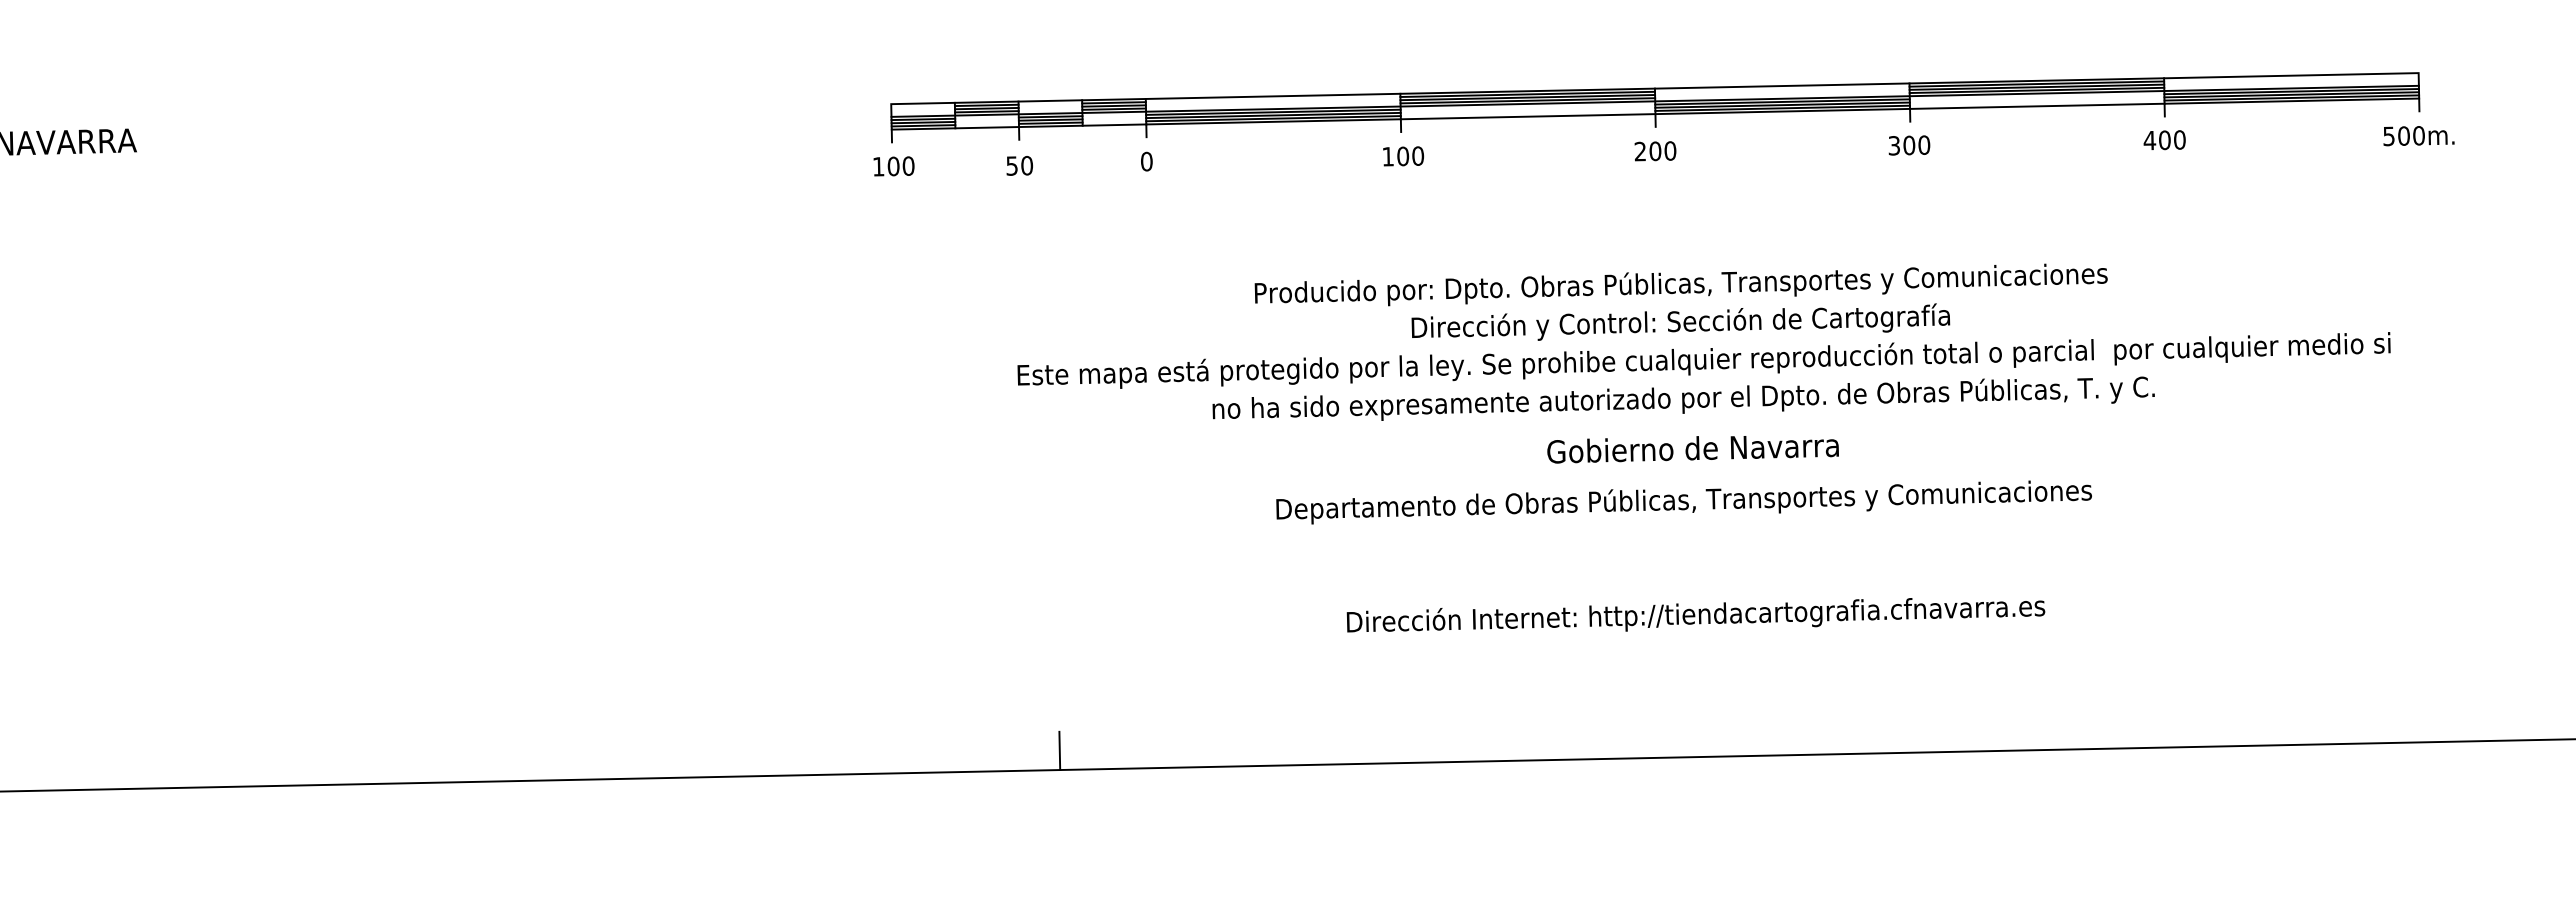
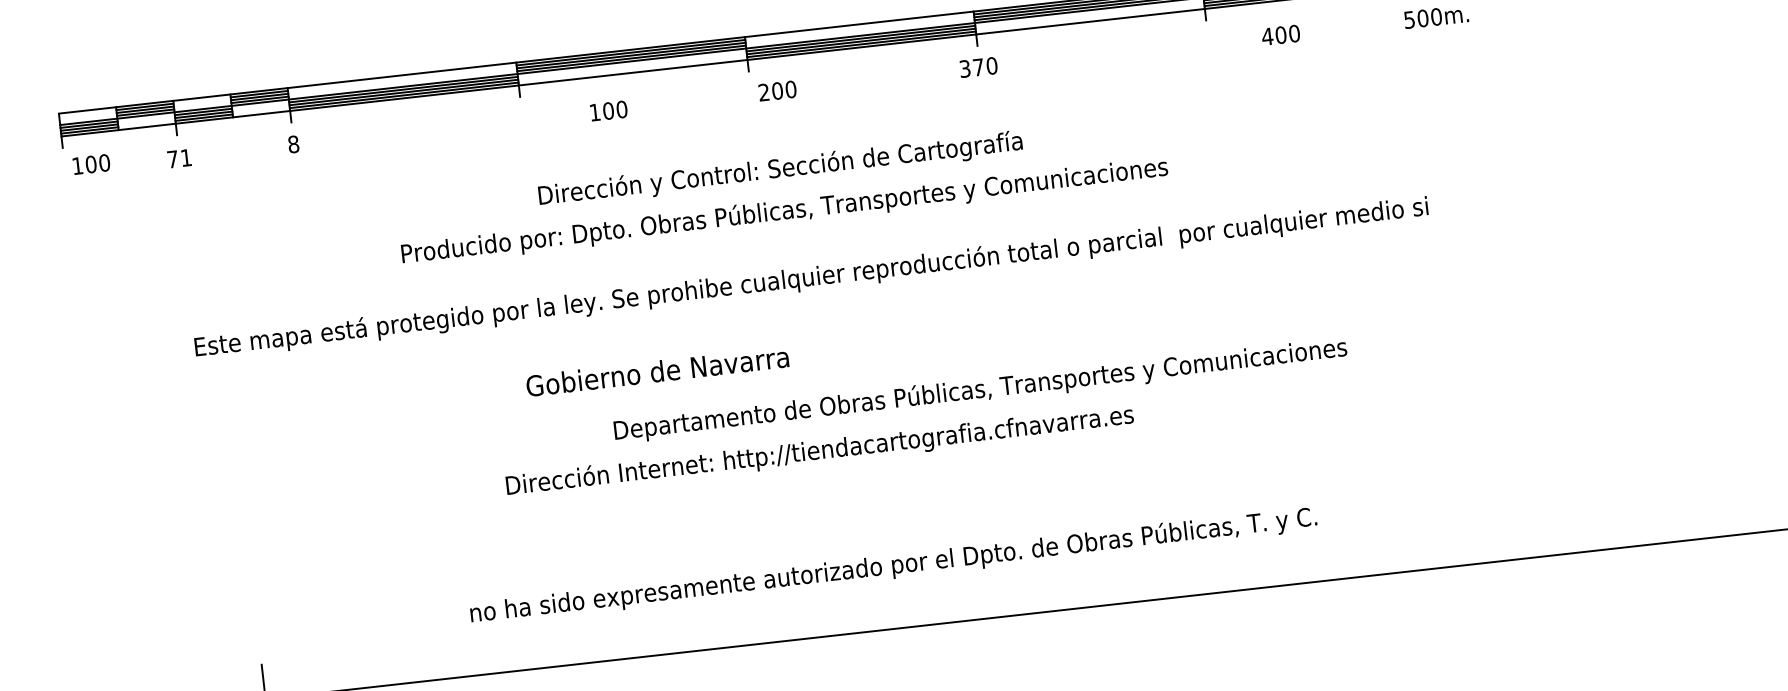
text: (2164, 140) -> (1280, 35), moved
text: (1909, 145) -> (978, 67), 300 -> 370
text: (1655, 151) -> (777, 91), moved
text: (1403, 156) -> (608, 111), moved
text: (1146, 161) -> (293, 144), 0 -> 8
text: (1019, 165) -> (179, 158), 50 -> 71
text: (893, 166) -> (91, 164), moved
text: (1680, 321) -> (780, 168), moved
text: (1683, 398) -> (893, 565), moved
text: (1692, 449) -> (657, 372), moved
text: (1683, 502) -> (980, 391), moved
text: (1695, 615) -> (819, 451), moved

